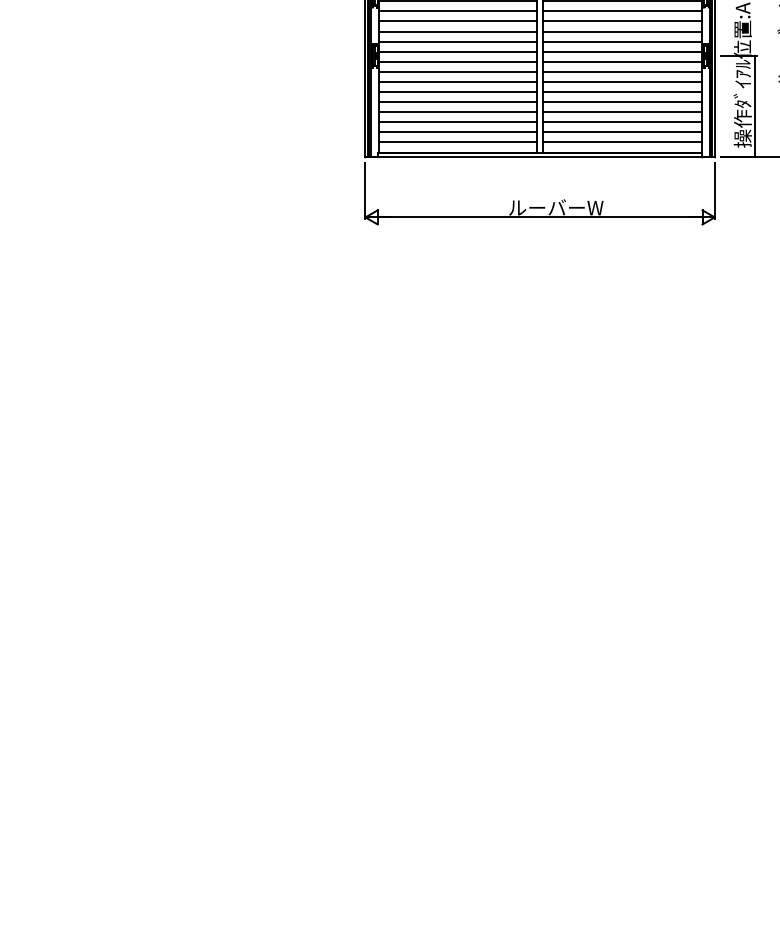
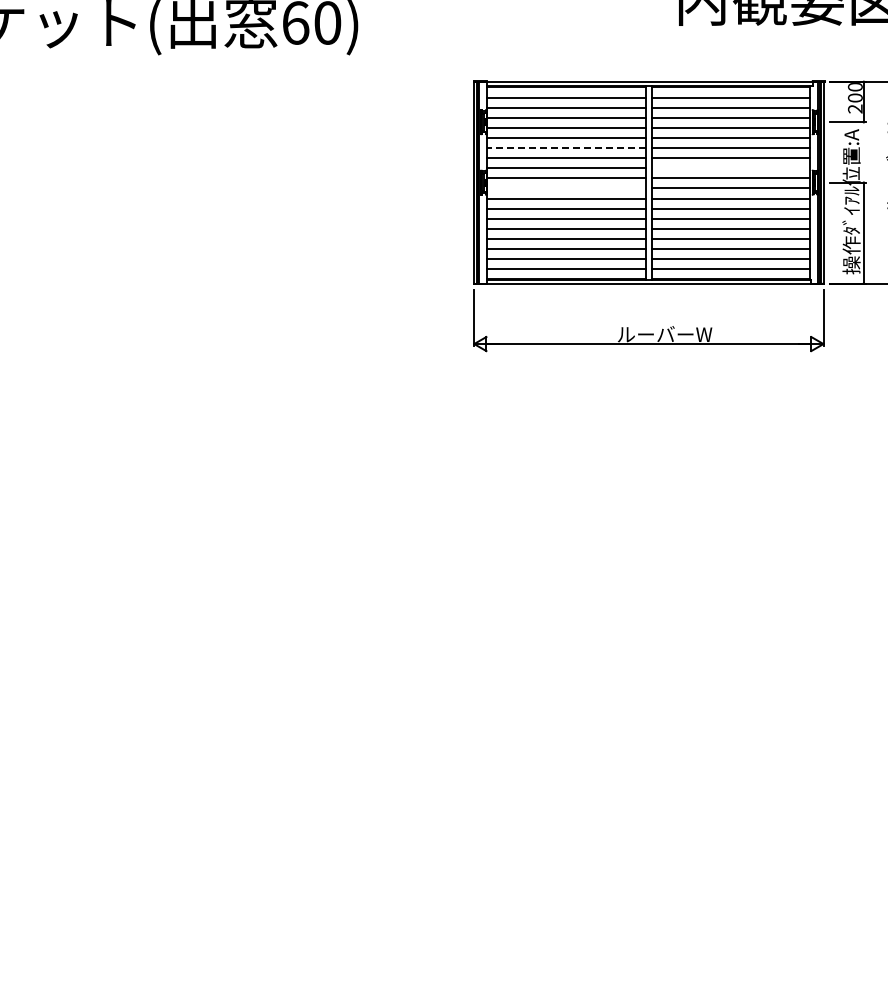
line: (457, 21) -> (566, 148), solid -> dashed
line: (621, 41) -> (730, 168), removed
line: (457, 61) -> (566, 188), removed

